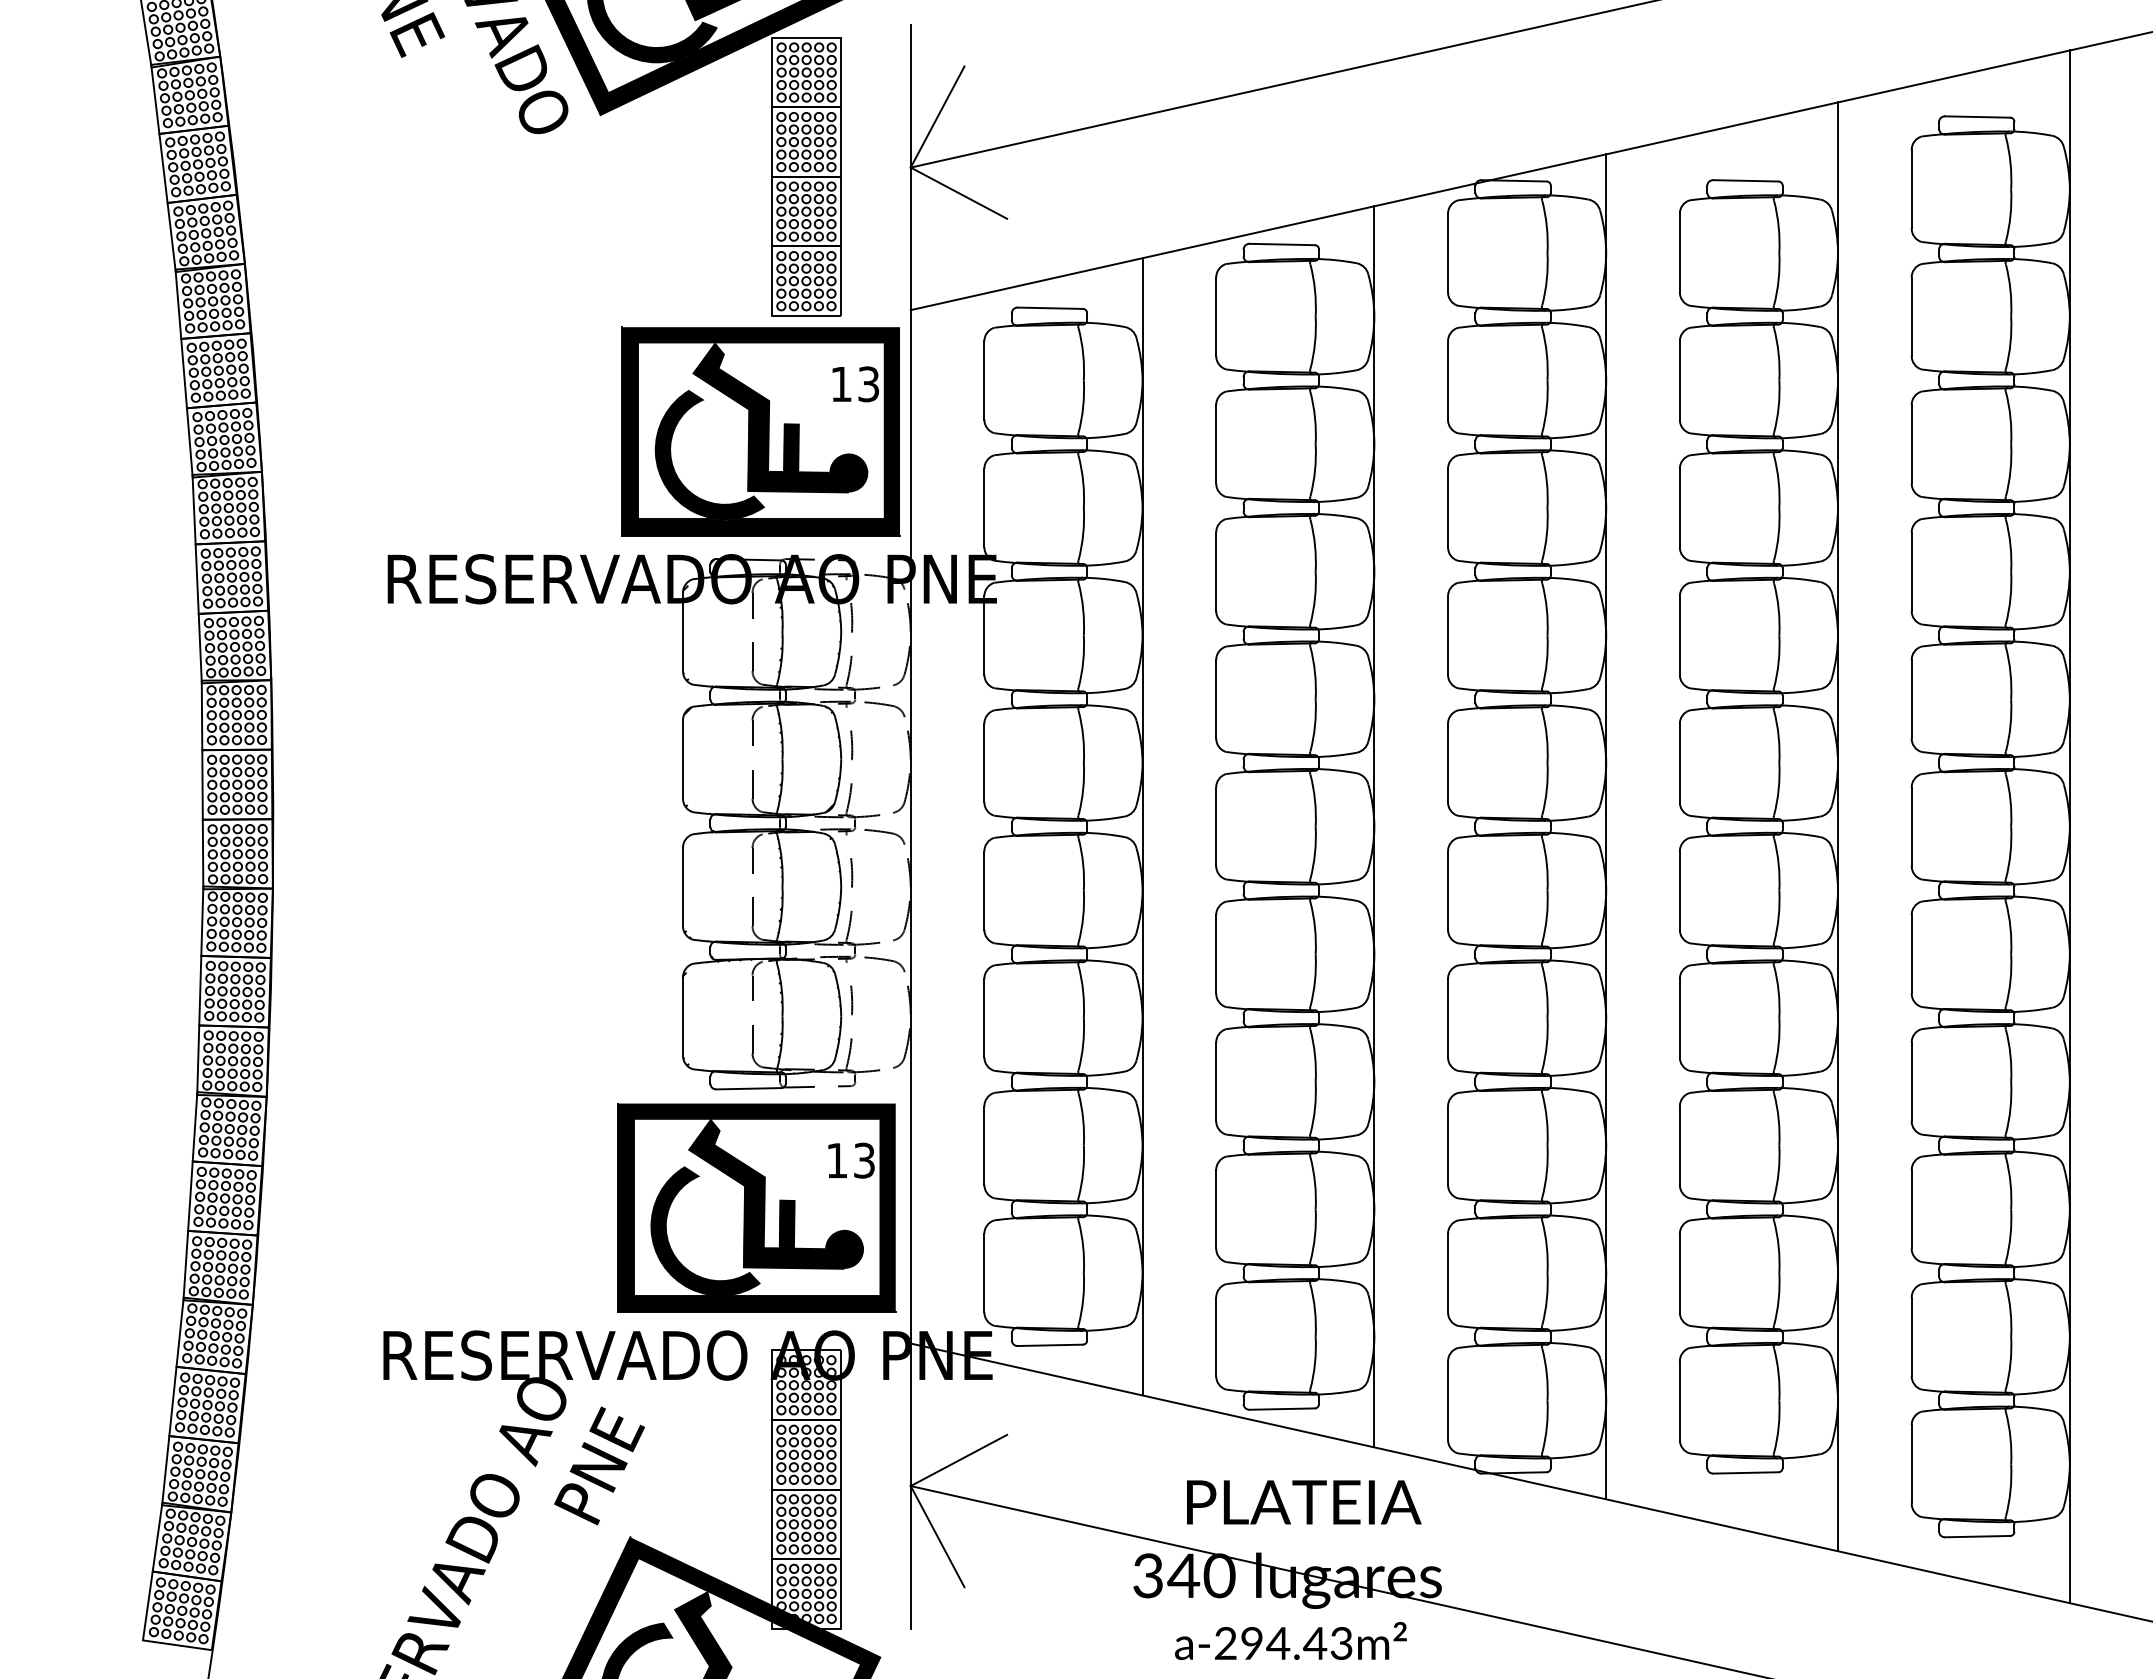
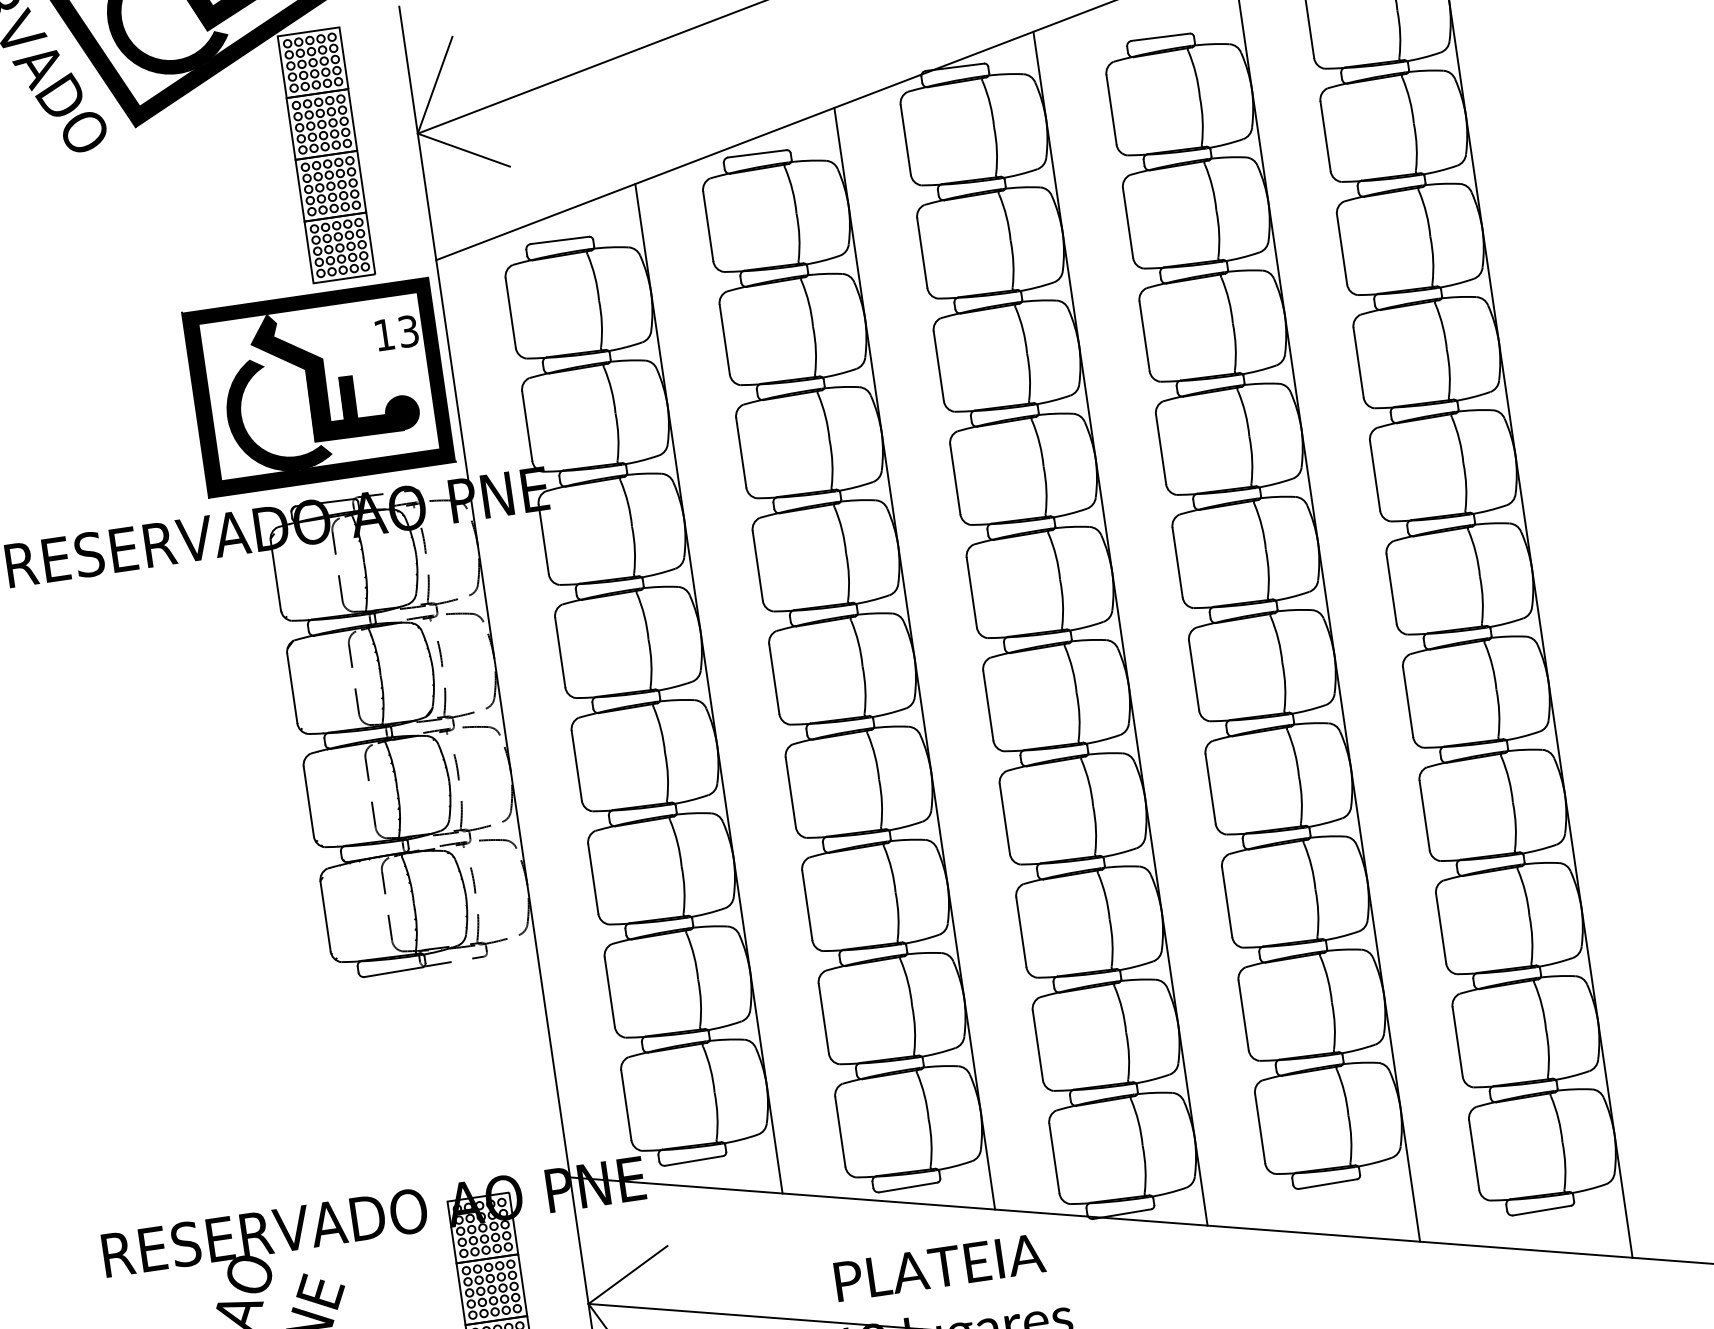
part: (756, 1207) -> (415, 1076), removed

